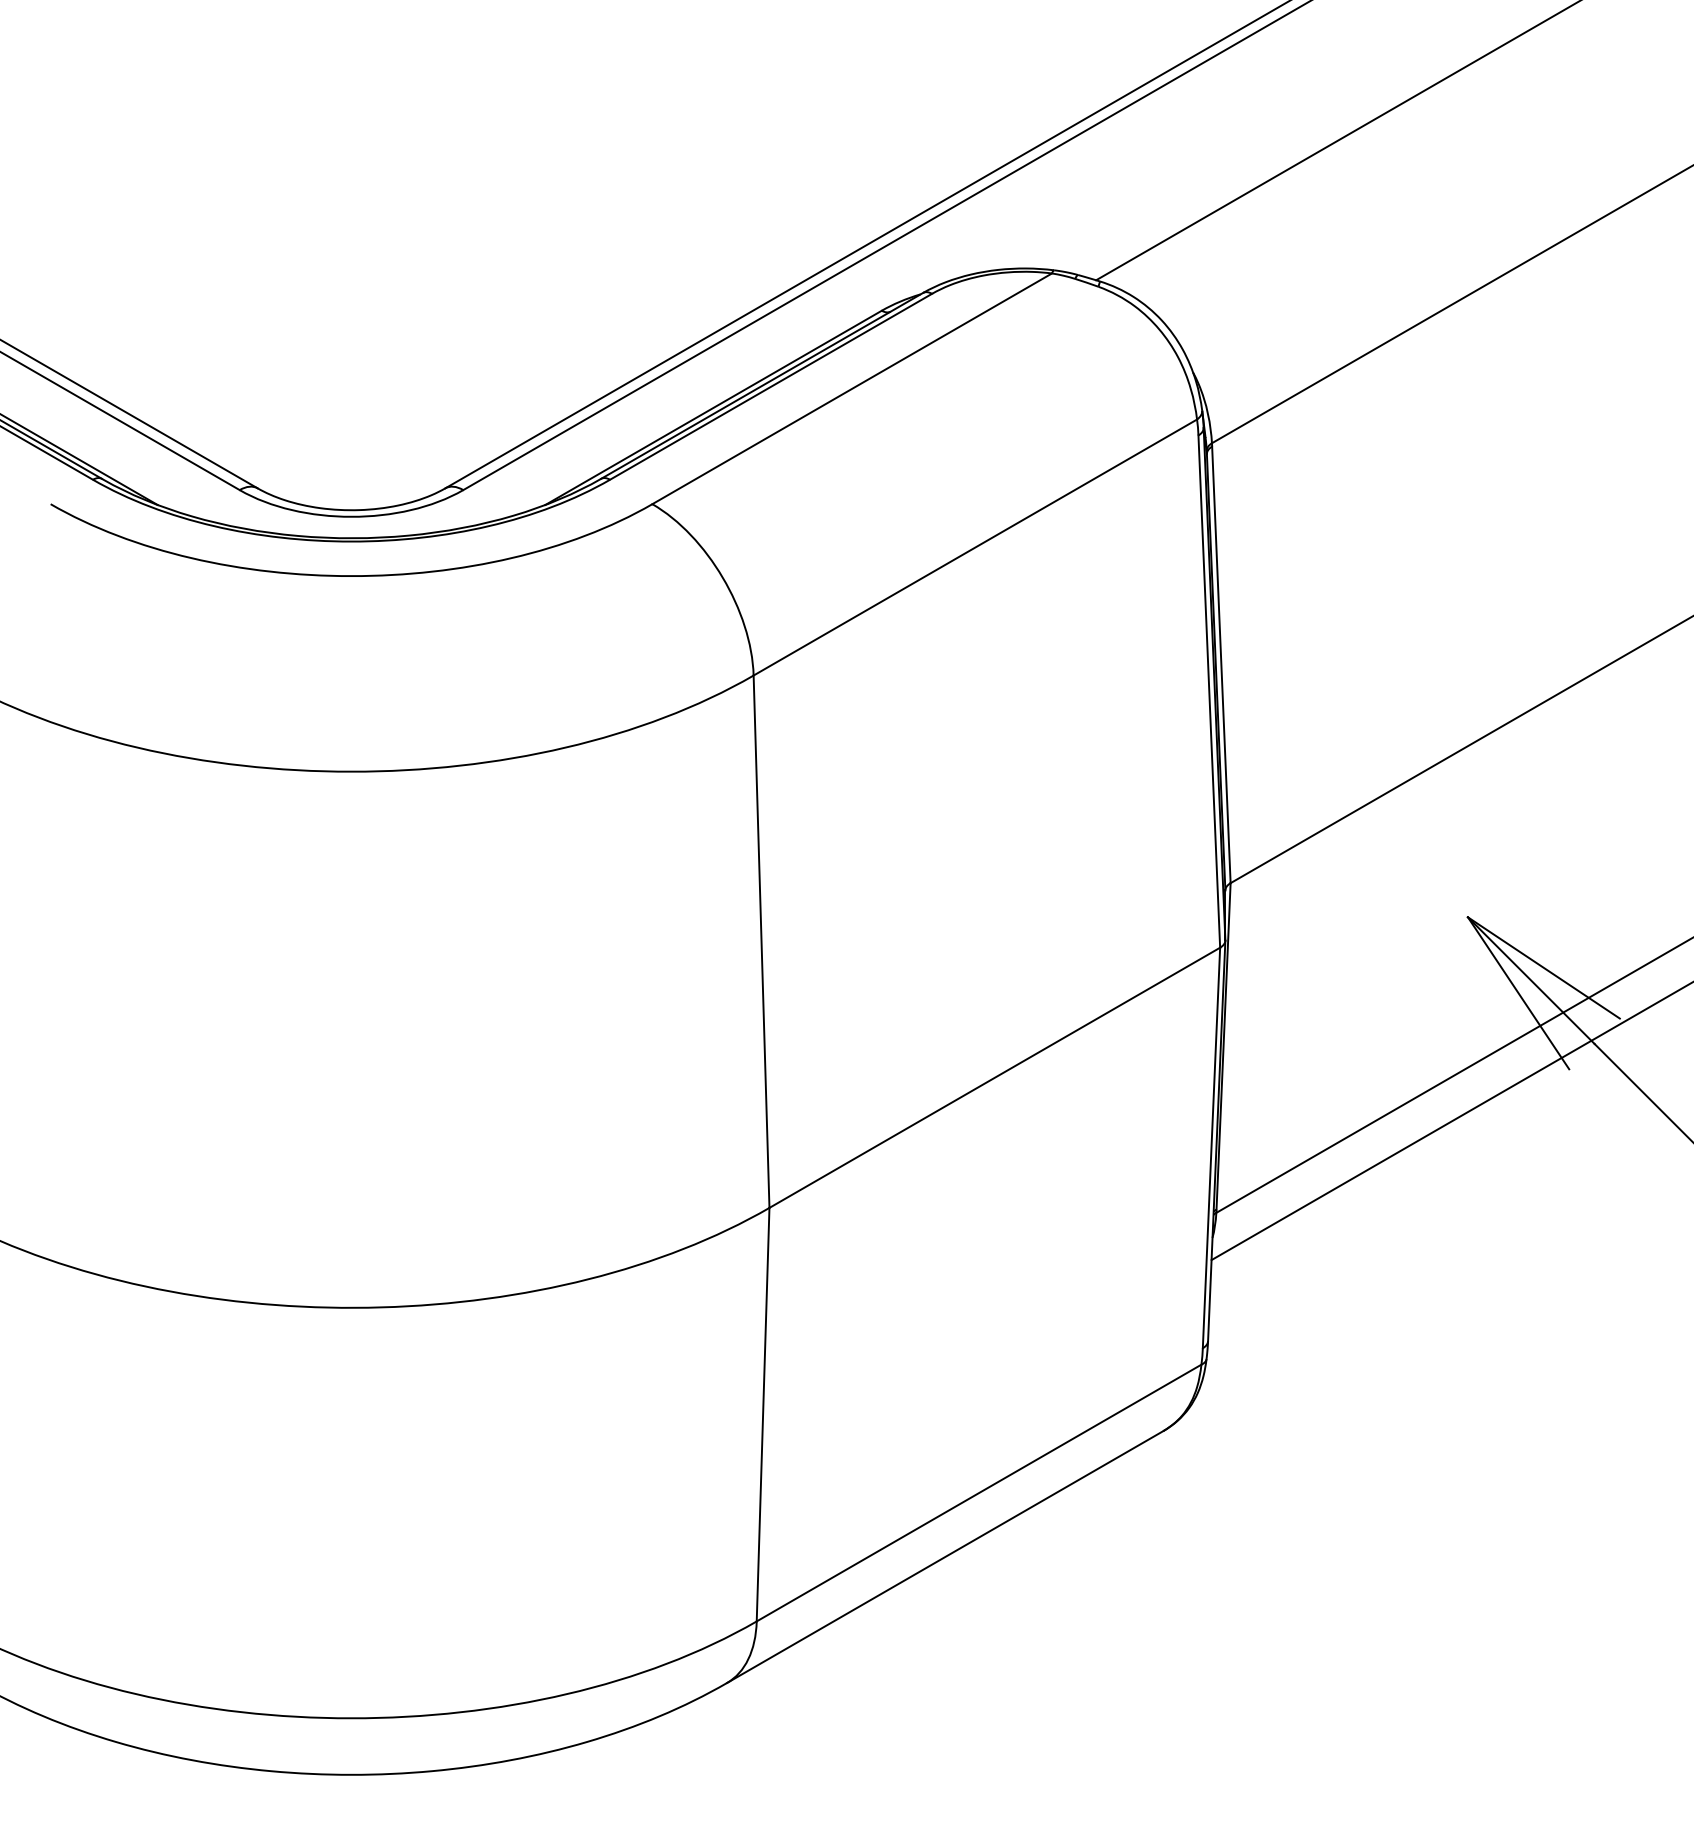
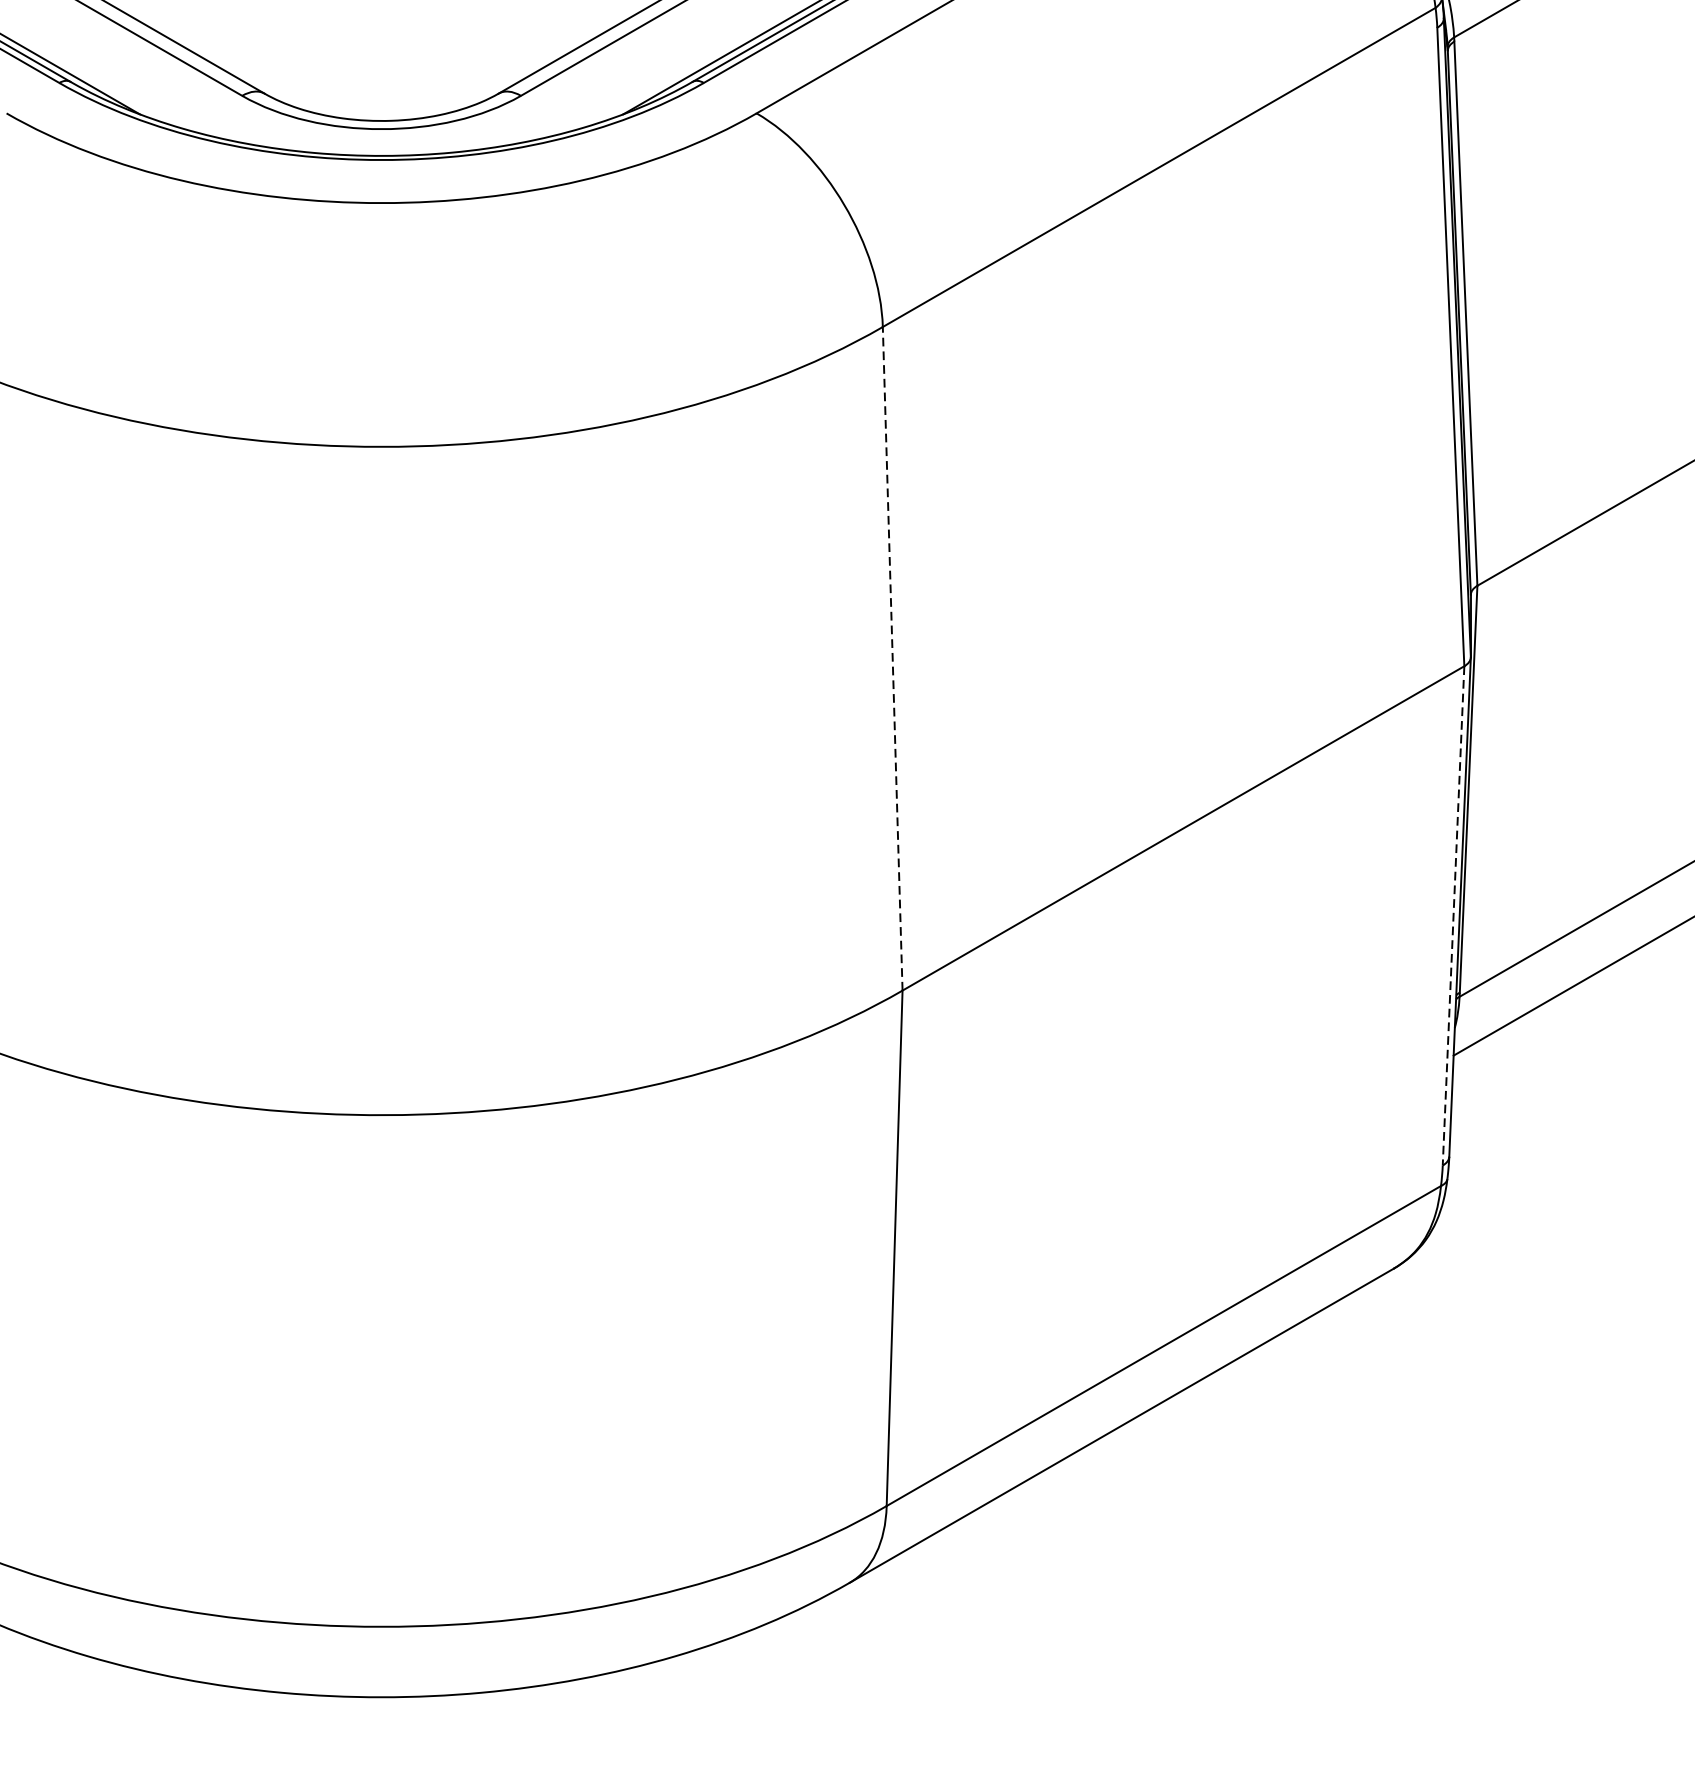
line: (761, 941) -> (892, 658), solid -> dashed
line: (1211, 1148) -> (1453, 916), solid -> dashed

